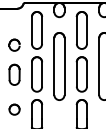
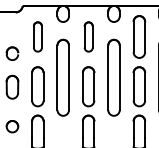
part: (36, 30) -> (37, 36), size x0.7
part: (81, 30) -> (88, 36), size x0.7

